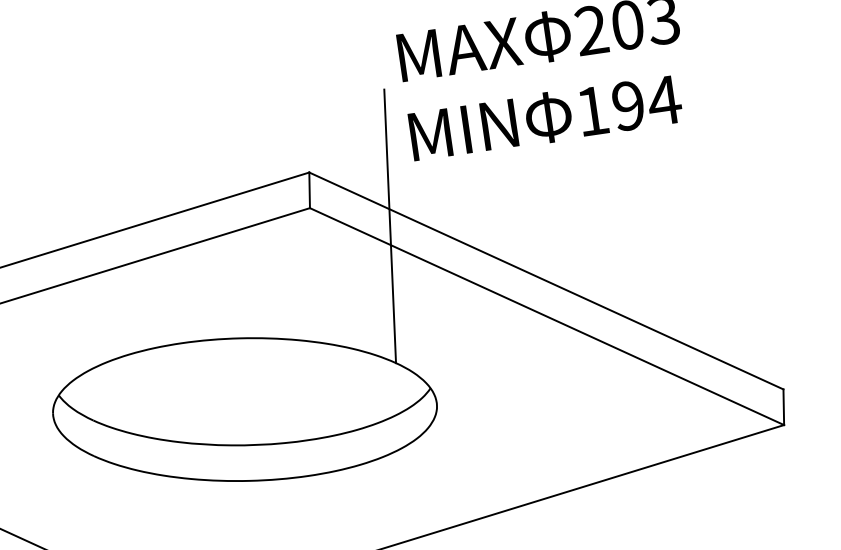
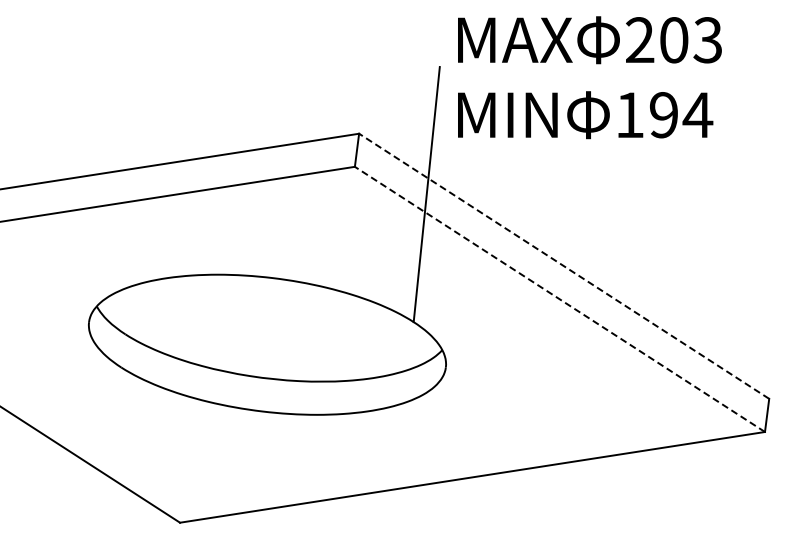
line: (545, 281) -> (563, 266), solid -> dashed
line: (546, 316) -> (559, 299), solid -> dashed

